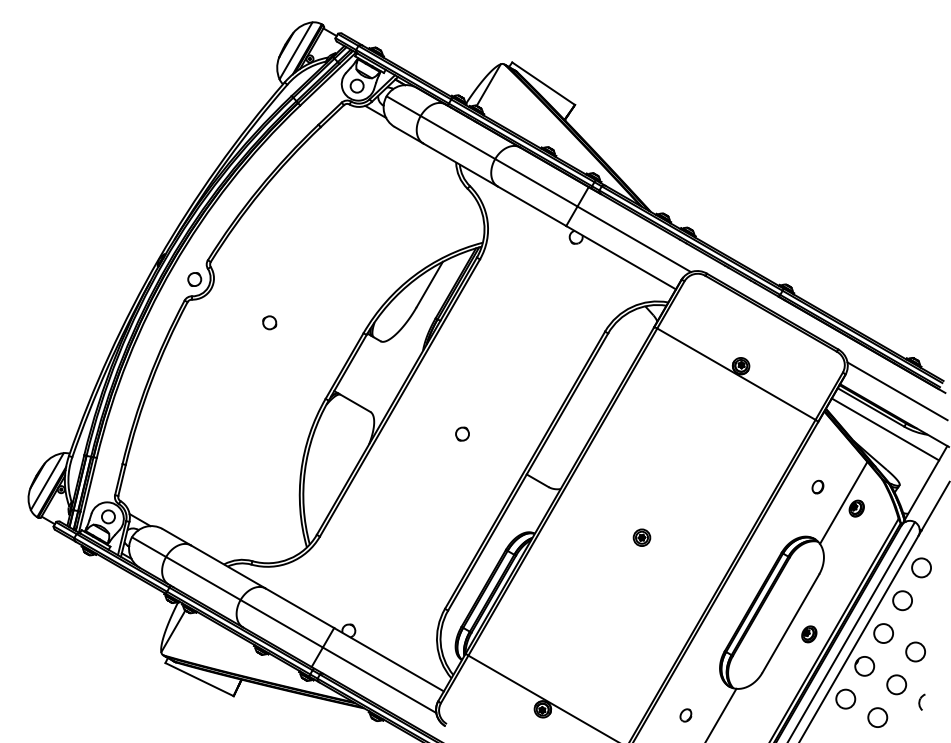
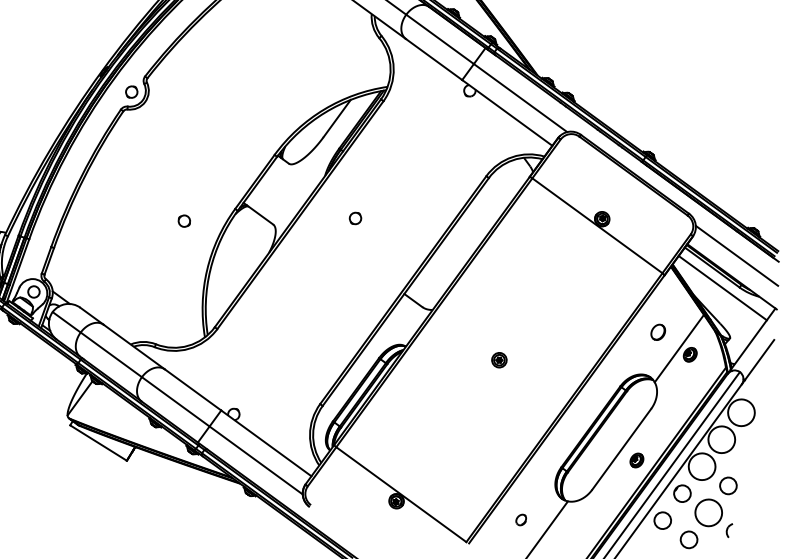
circle: (269, 322) -> (184, 220), moved
circle: (462, 433) -> (355, 217), moved
part: (817, 486) -> (657, 331), size x1.4
circle: (921, 567) -> (741, 412), size x1.6
circle: (902, 600) -> (721, 439), size x1.6
circle: (883, 633) -> (701, 466), size x1.6
circle: (896, 684) -> (708, 512), size x1.6

